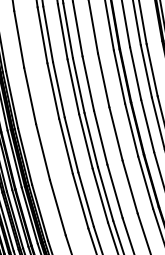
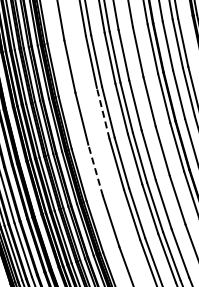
line: (66, 145) -> (103, 112), solid -> dashed
line: (57, 207) -> (95, 170), solid -> dashed

